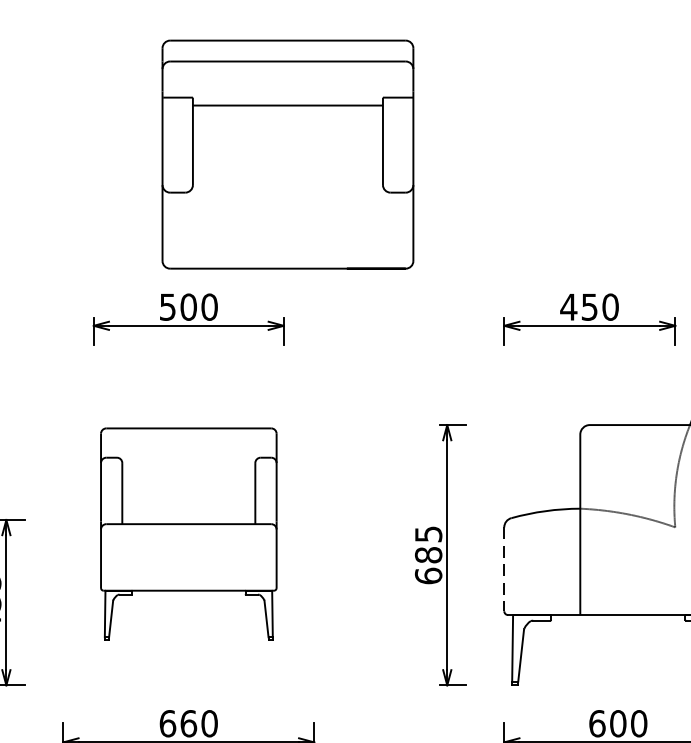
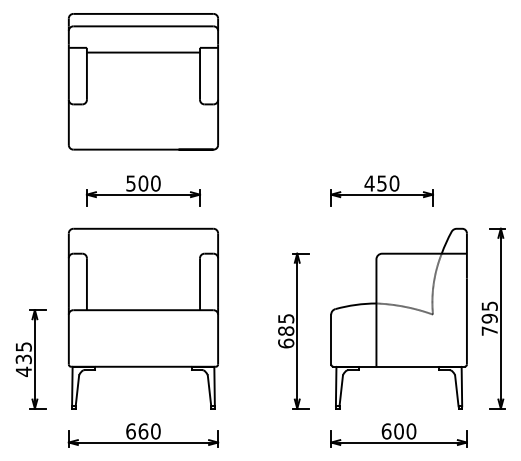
part: (287, 154) -> (143, 81), moved
part: (188, 533) -> (143, 318), size x1.43
line: (504, 569) -> (331, 339), dashed -> solid

